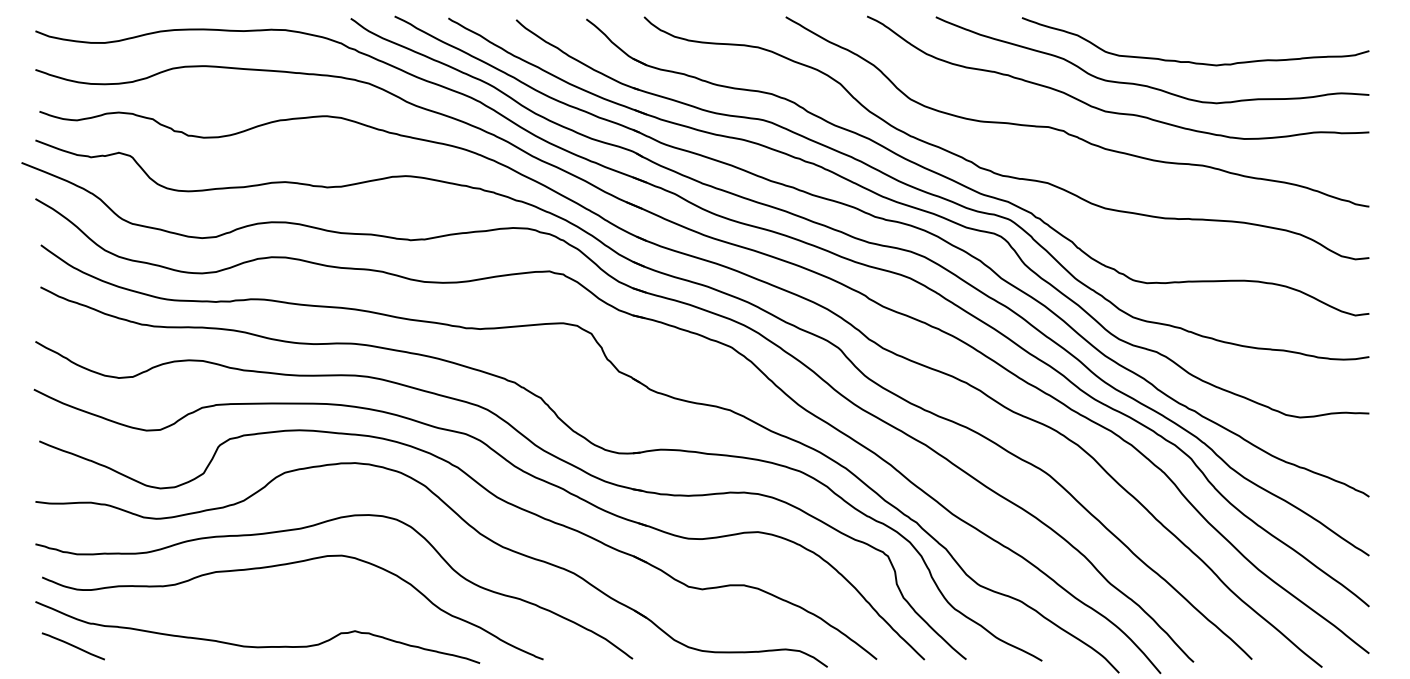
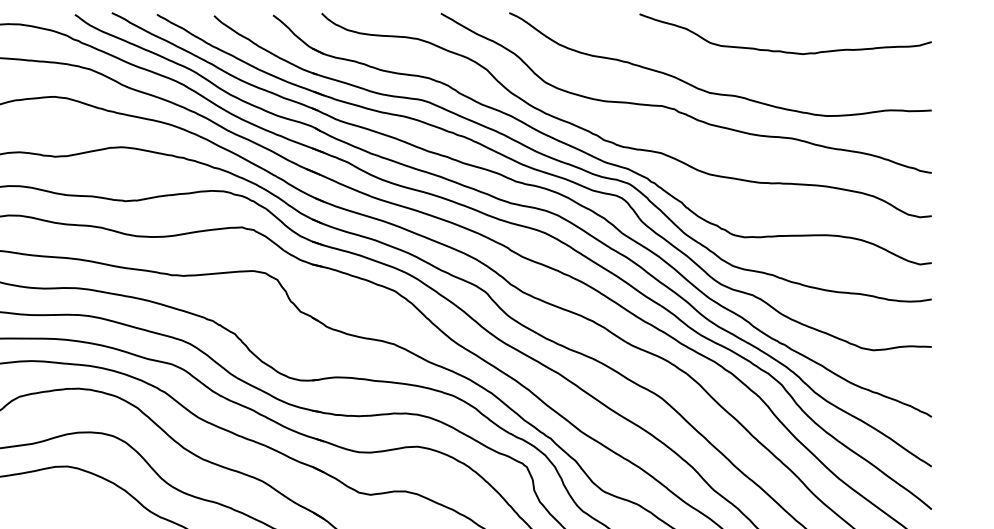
curve: (1144, 84) -> (742, 70), removed

